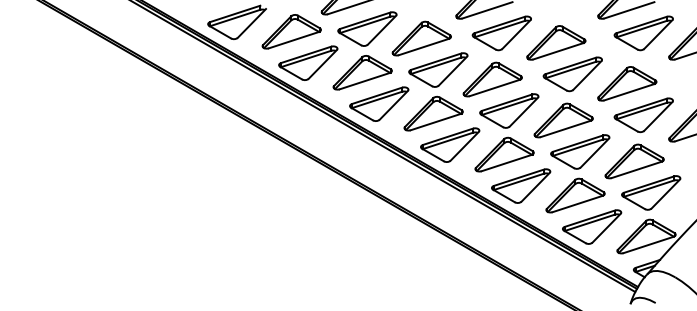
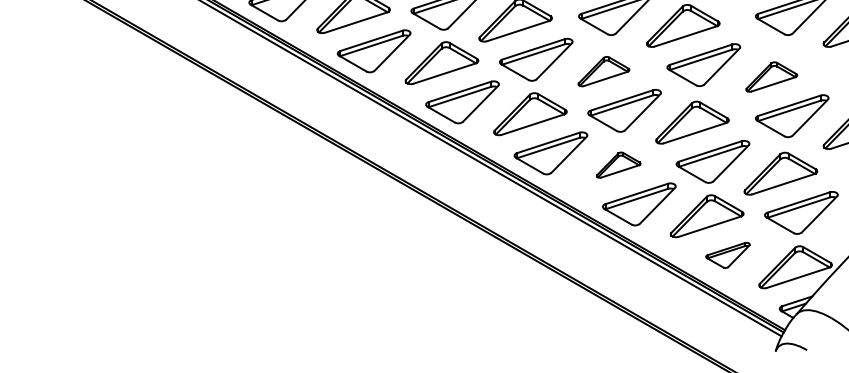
part: (492, 79) -> (603, 71), size x0.7
part: (627, 83) -> (771, 76), size x0.7
part: (504, 154) -> (618, 165), size x0.6
part: (592, 226) -> (728, 254), size x0.6

